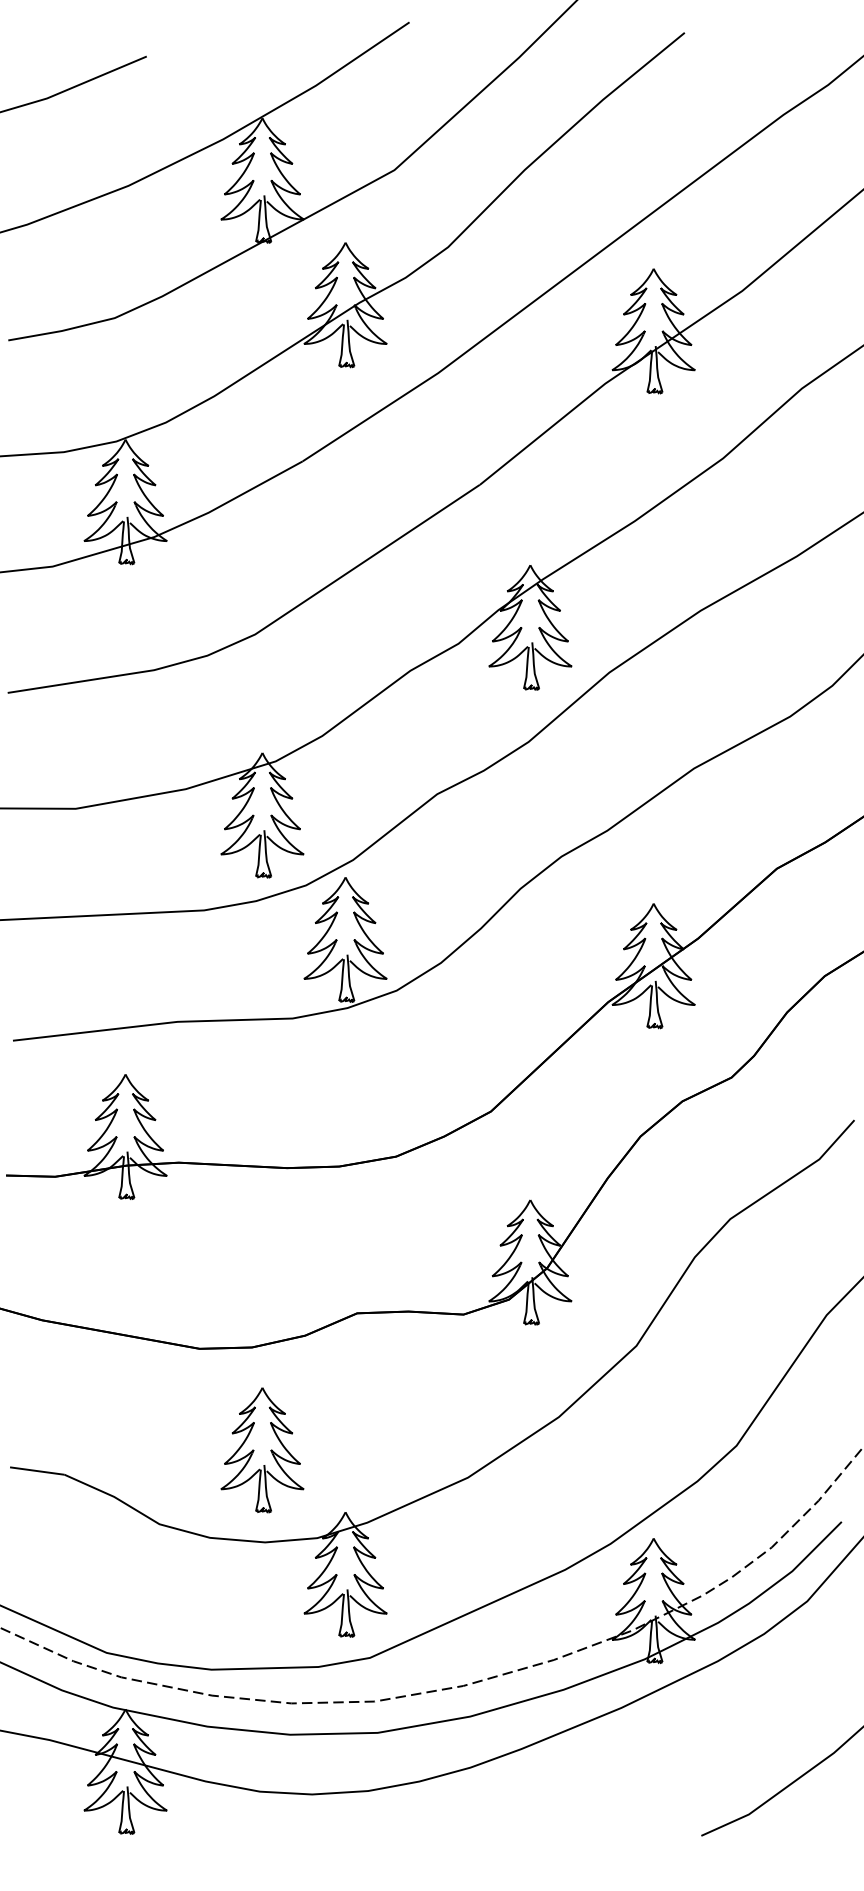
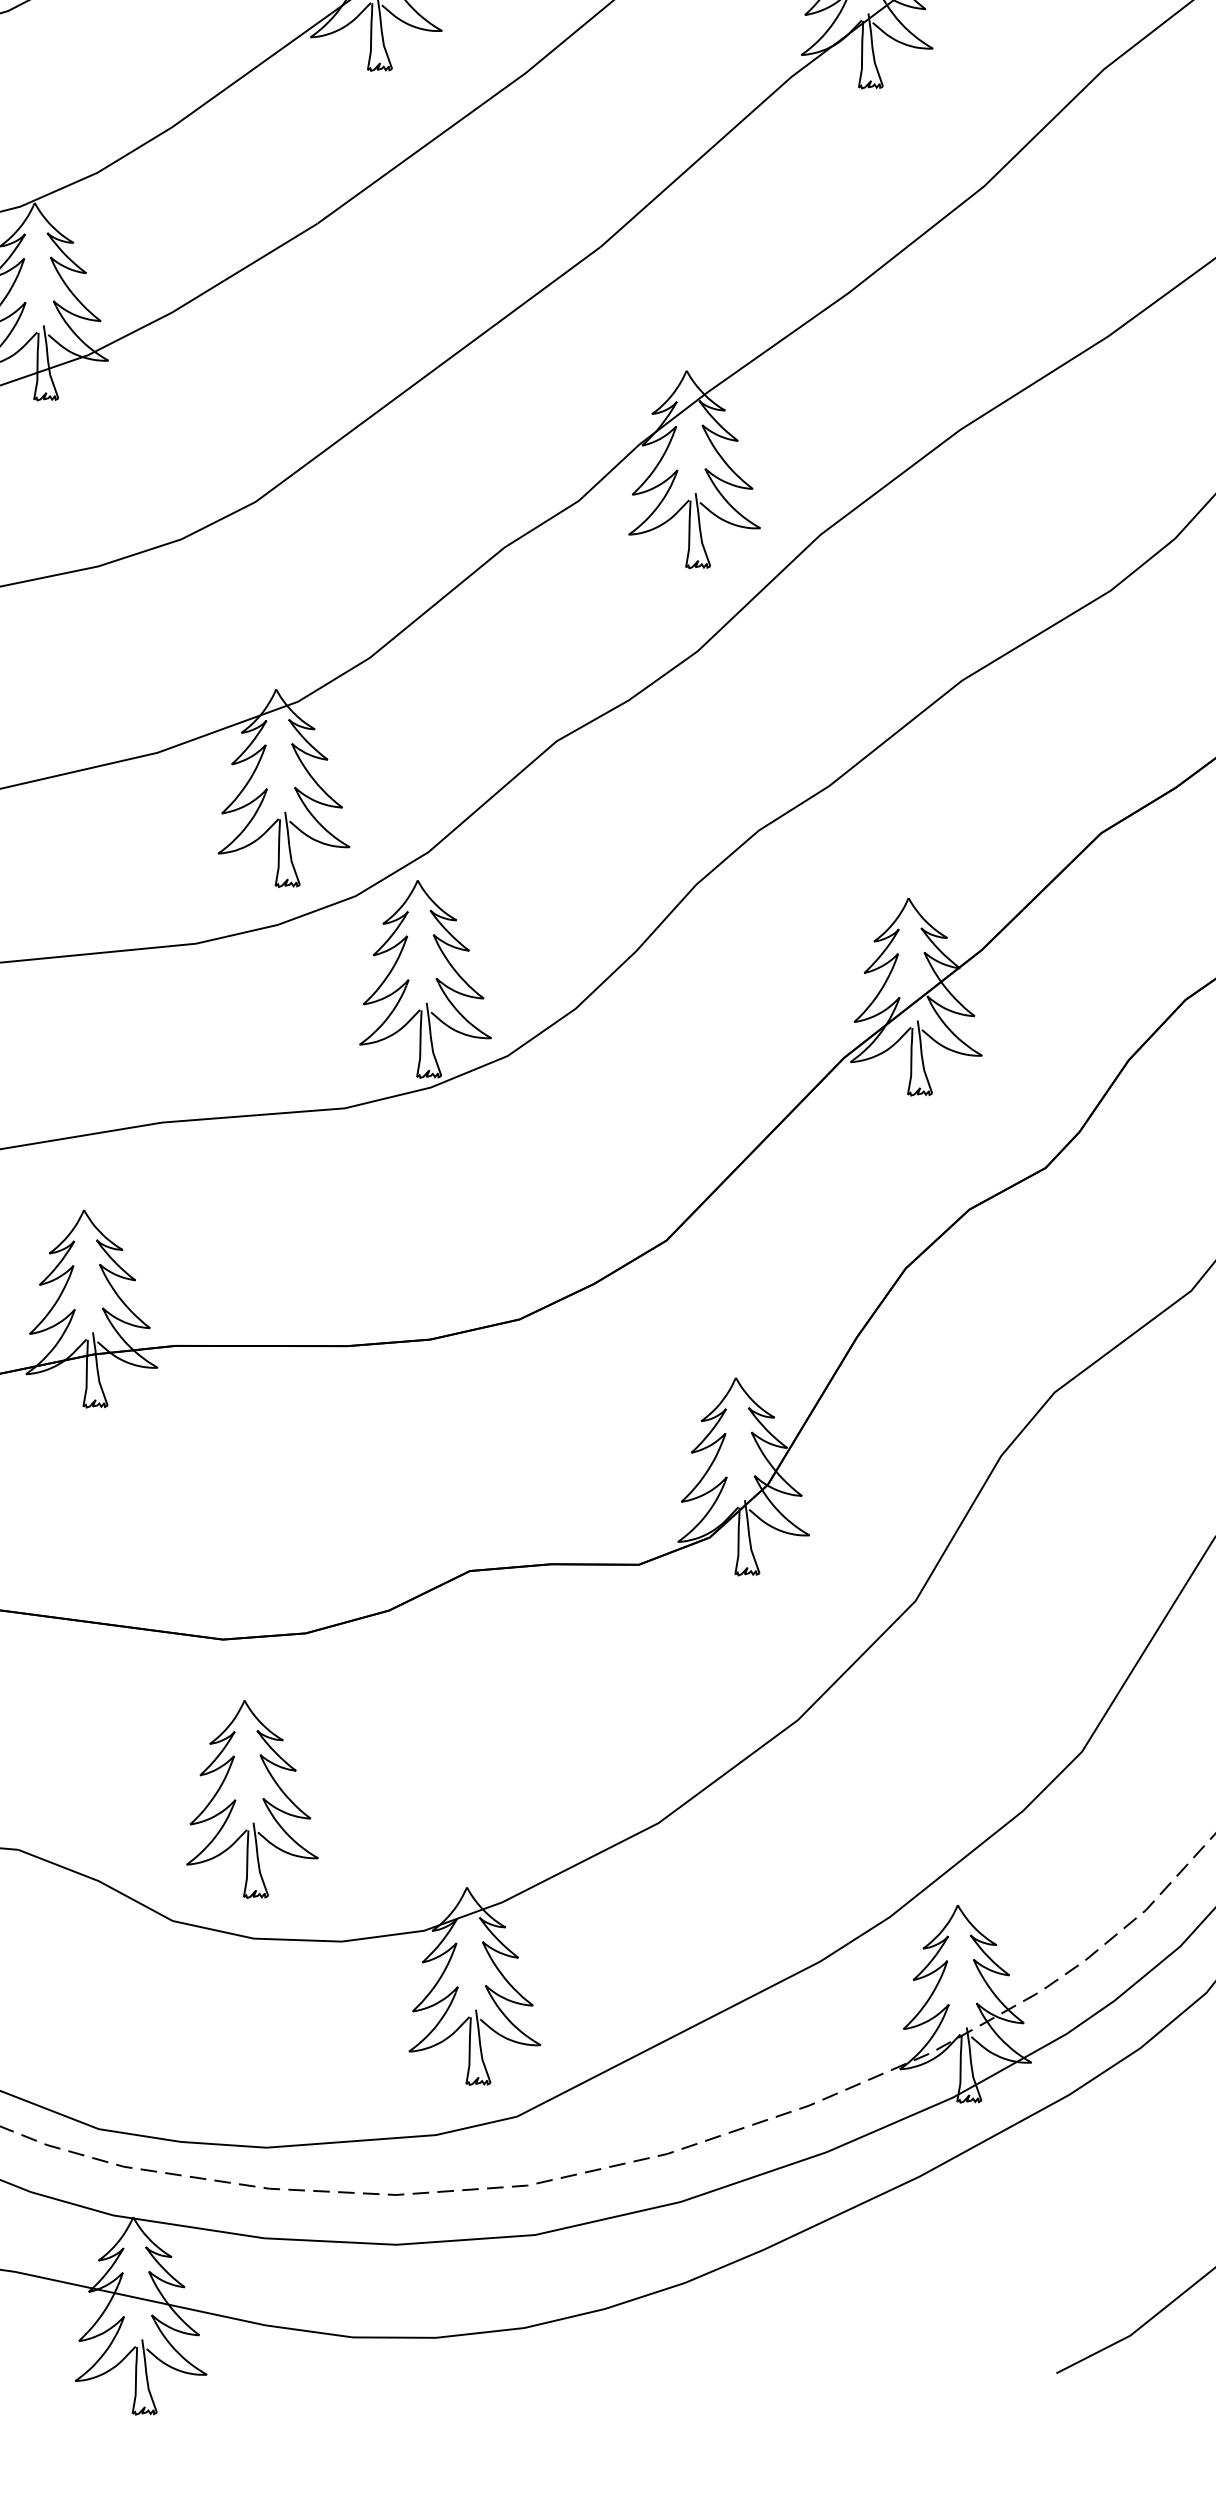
part: (262, 1450) -> (249, 1799), moved

